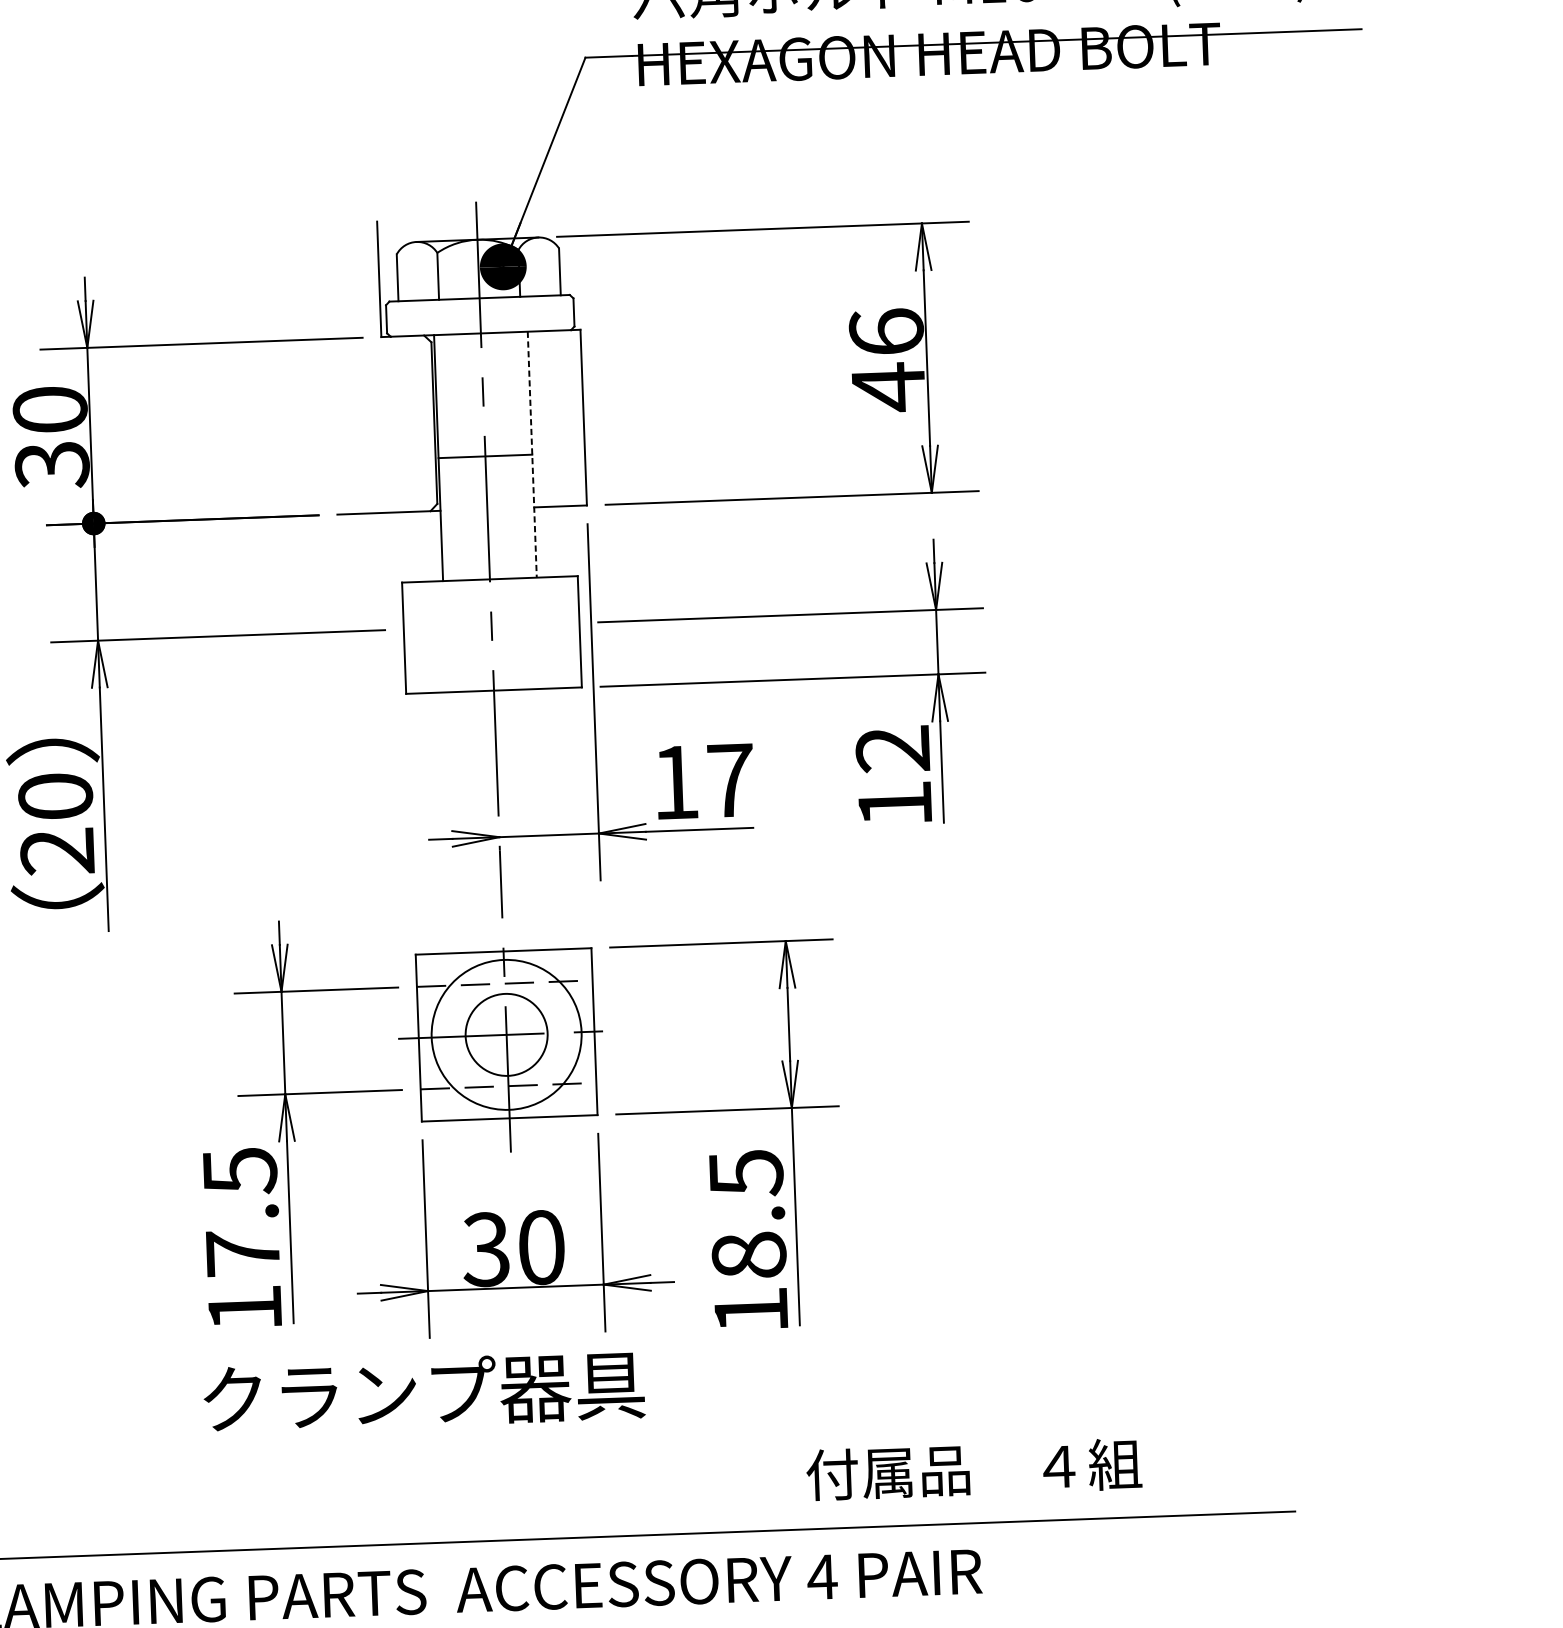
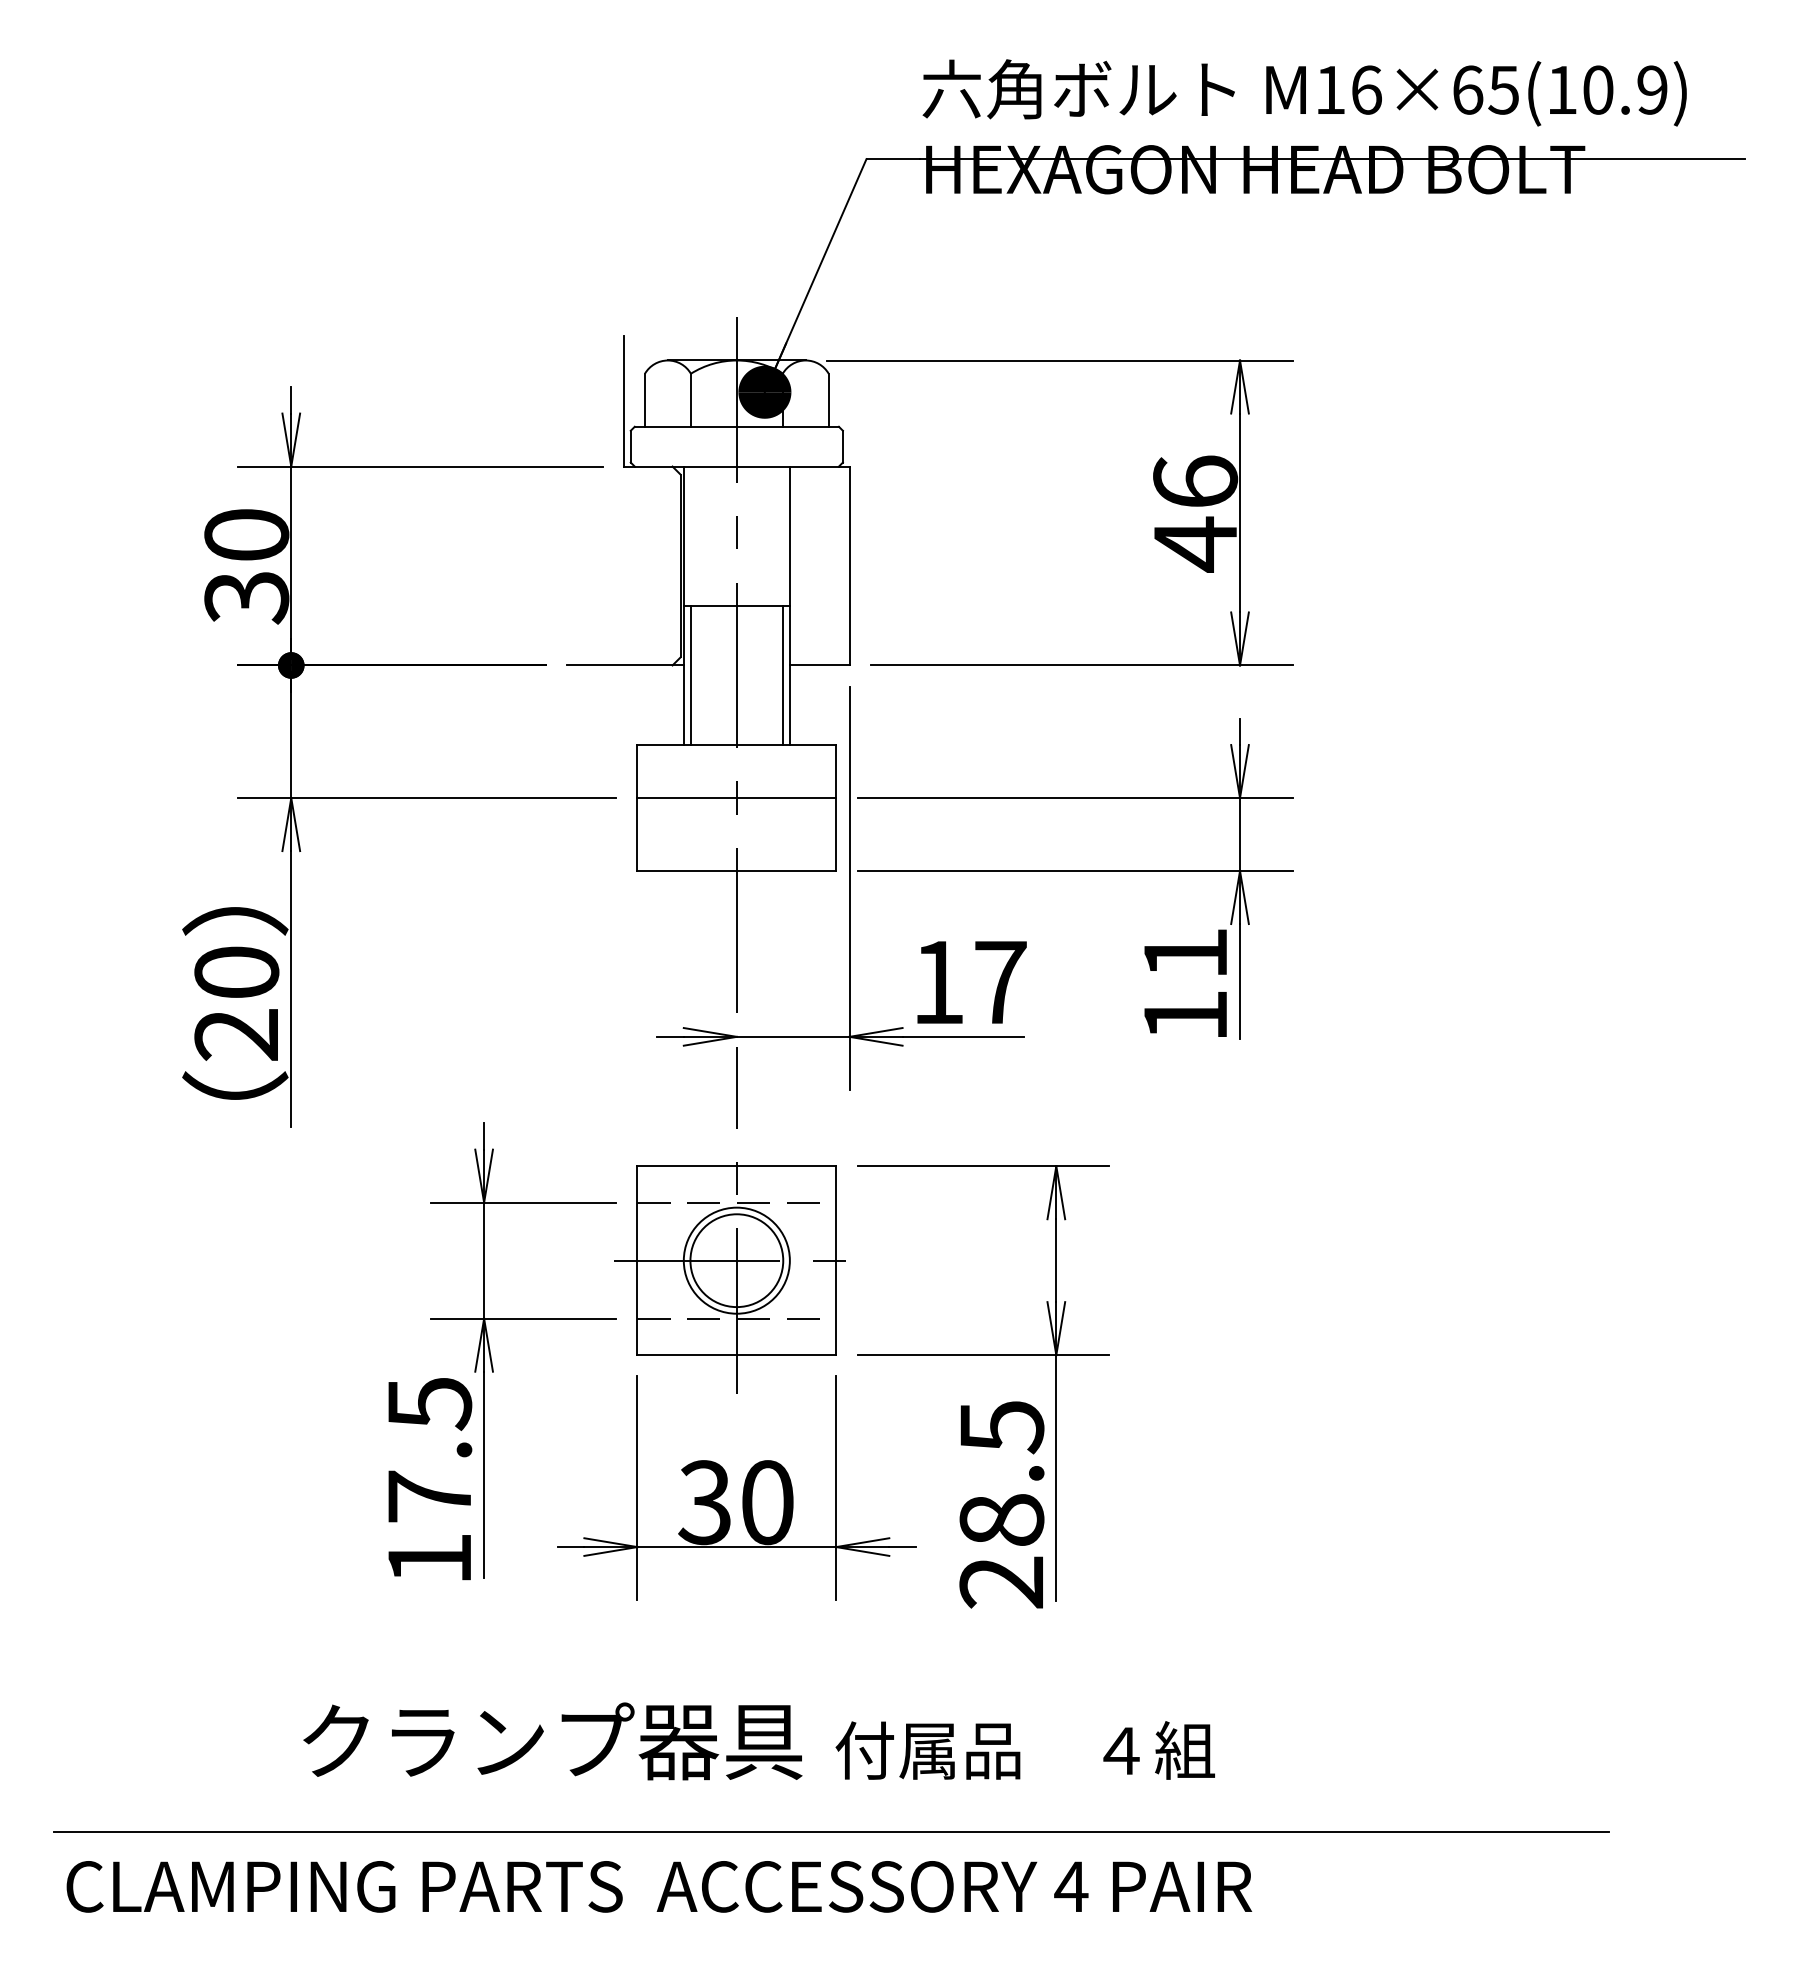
line: (531, 455) -> (789, 606), dashed -> solid
line: (528, 516) -> (782, 675), added
line: (446, 519) -> (690, 675), added
line: (491, 626) -> (736, 798), added
text: (892, 749) -> (1184, 953), 12 -> 11
circle: (506, 1034) -> (736, 1260), size x0.62
text: (749, 1310) -> (1000, 1582), 18.5 -> 28.5
text: (423, 1392) -> (552, 1741), moved
text: (973, 1469) -> (1024, 1750), moved

